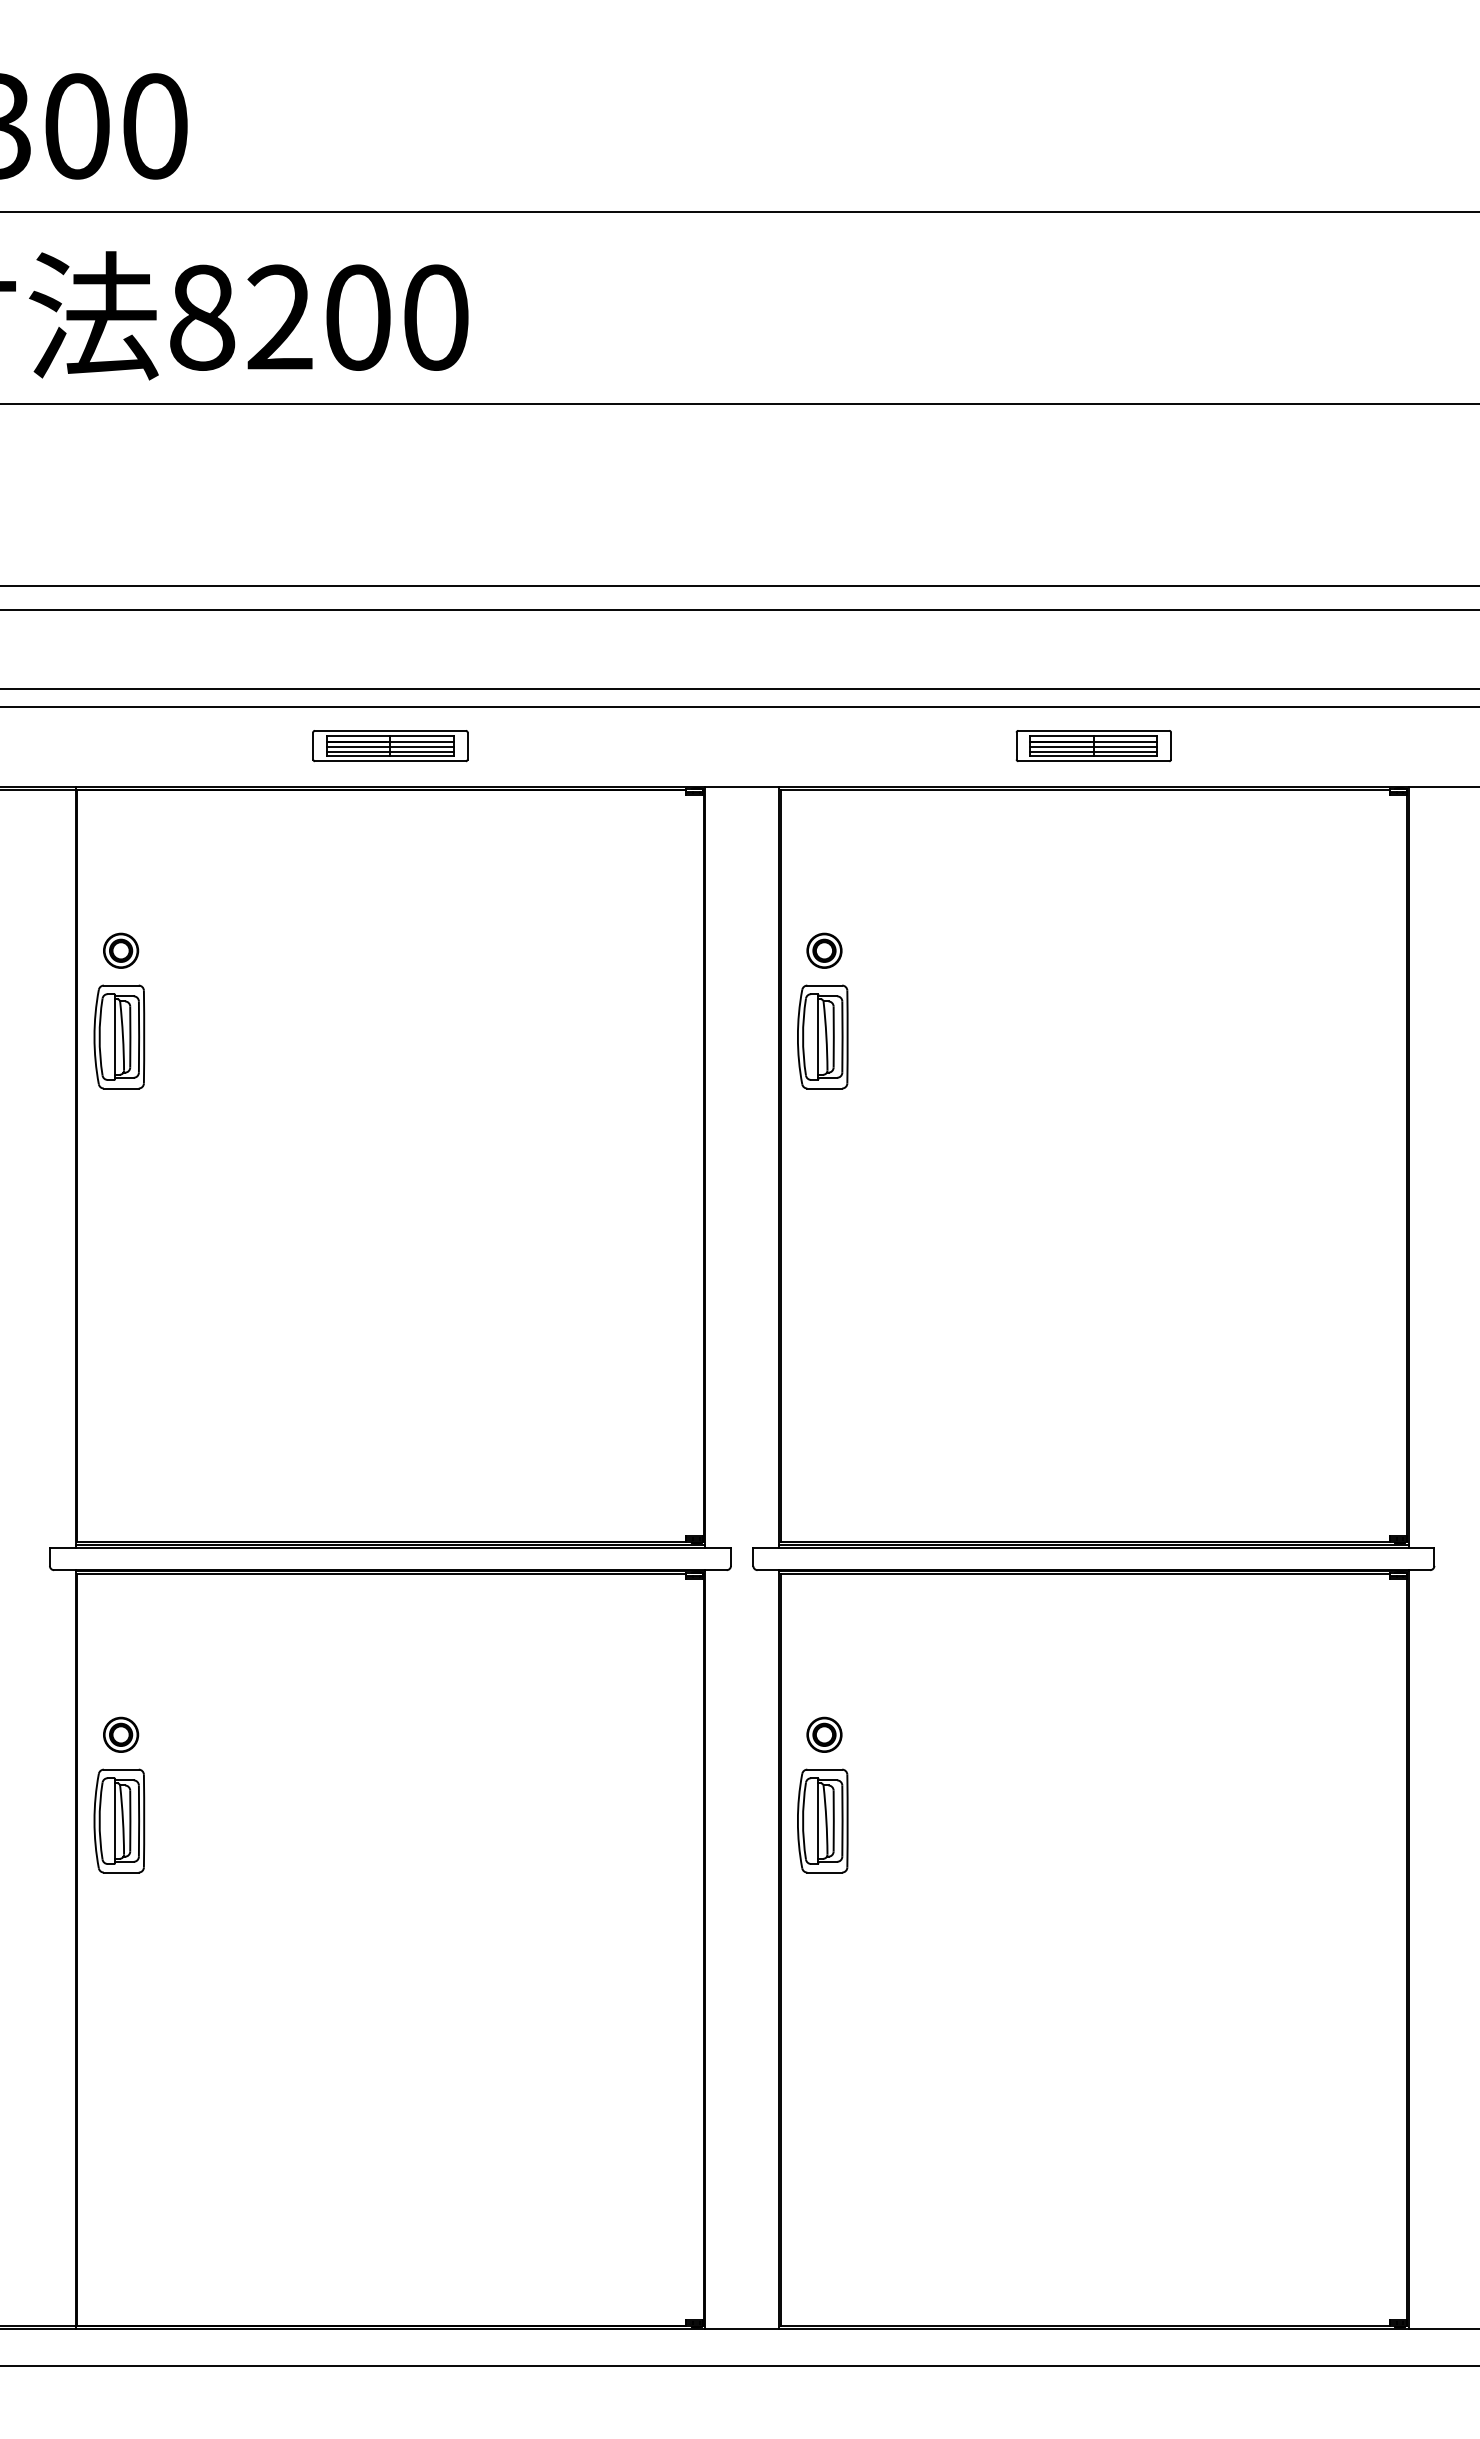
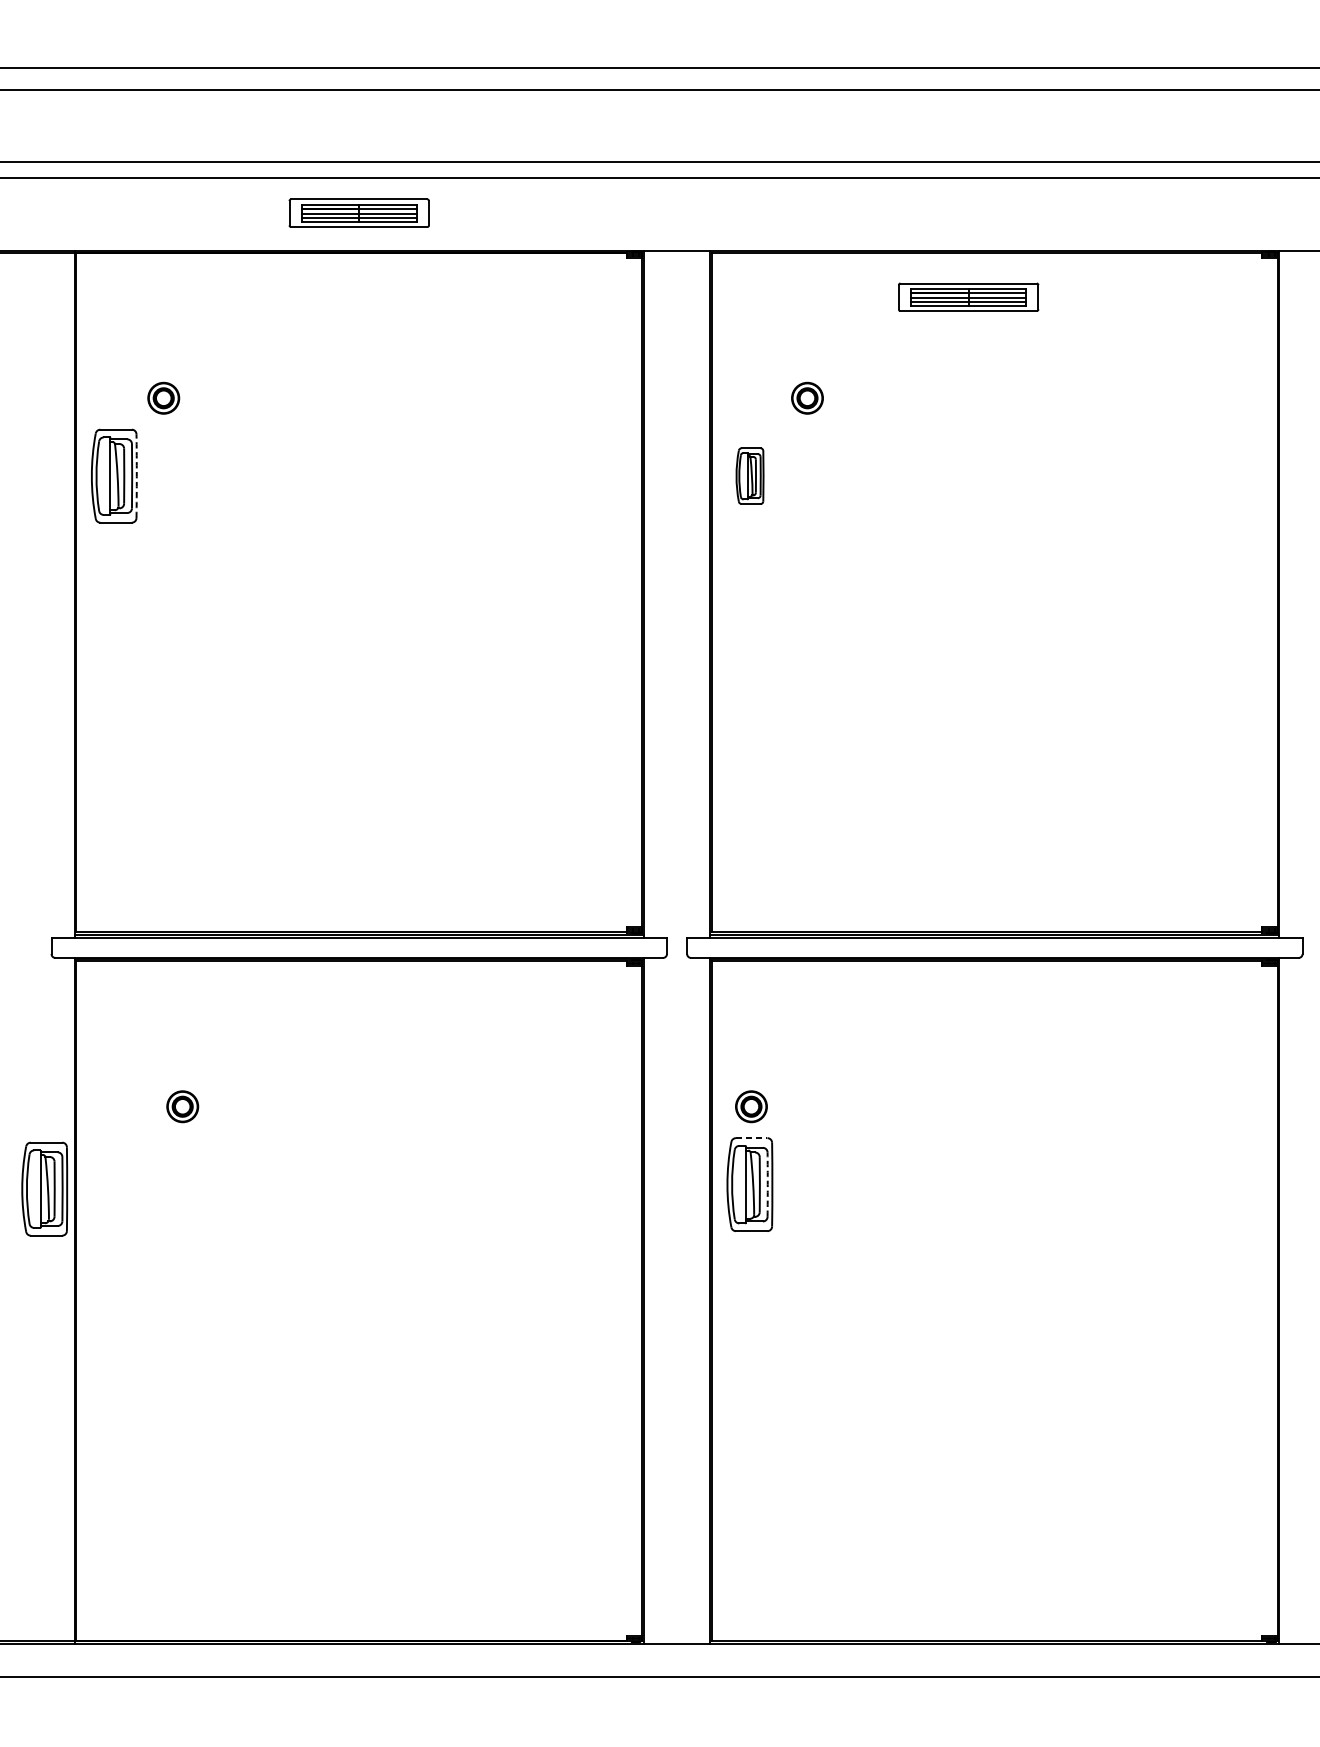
part: (1093, 745) -> (968, 296), moved
part: (121, 950) -> (164, 397), moved
part: (824, 950) -> (807, 397), moved
part: (822, 1036) -> (749, 475), size x0.6
arc: (144, 1037) -> (137, 476), solid -> dashed
part: (121, 1734) -> (183, 1106), moved
line: (825, 1769) -> (752, 1138), solid -> dashed
part: (119, 1820) -> (44, 1188), moved
arc: (842, 1821) -> (767, 1185), solid -> dashed

